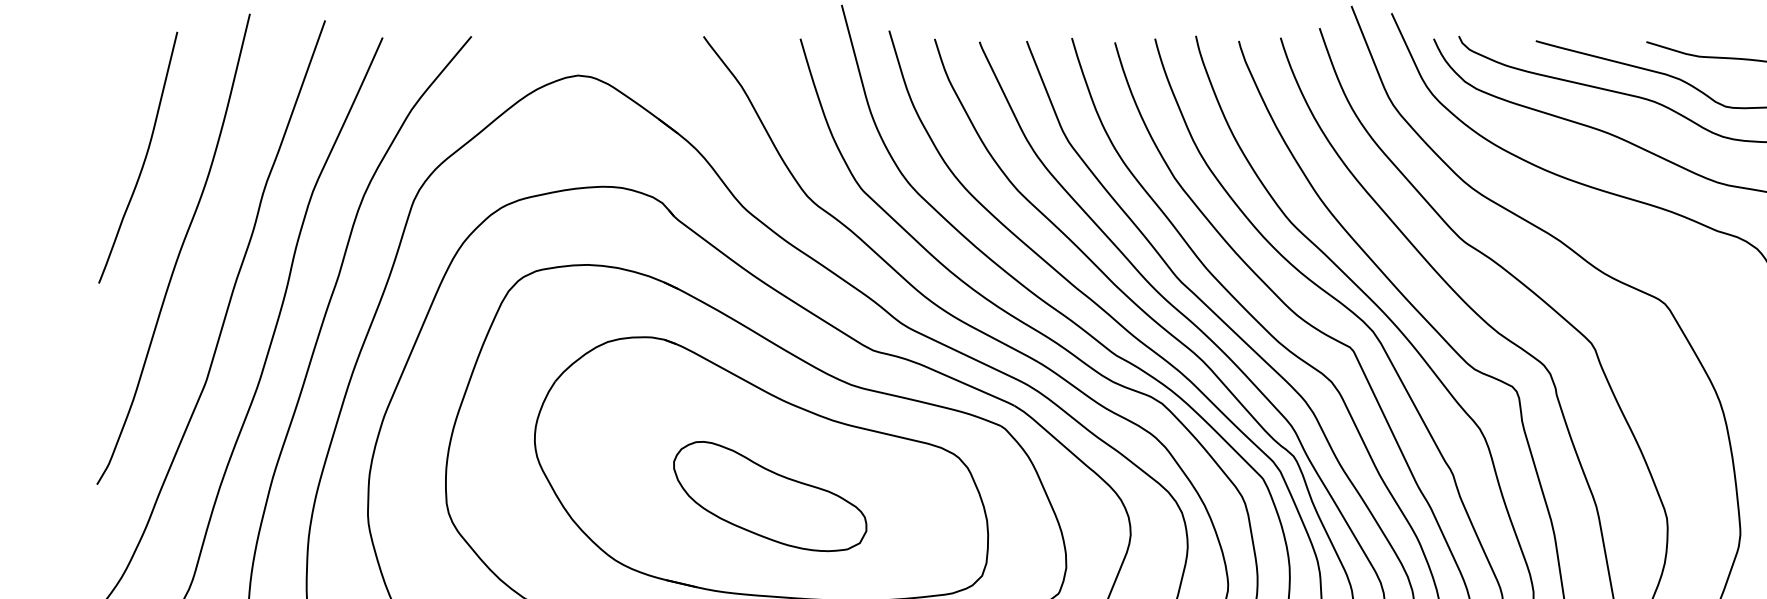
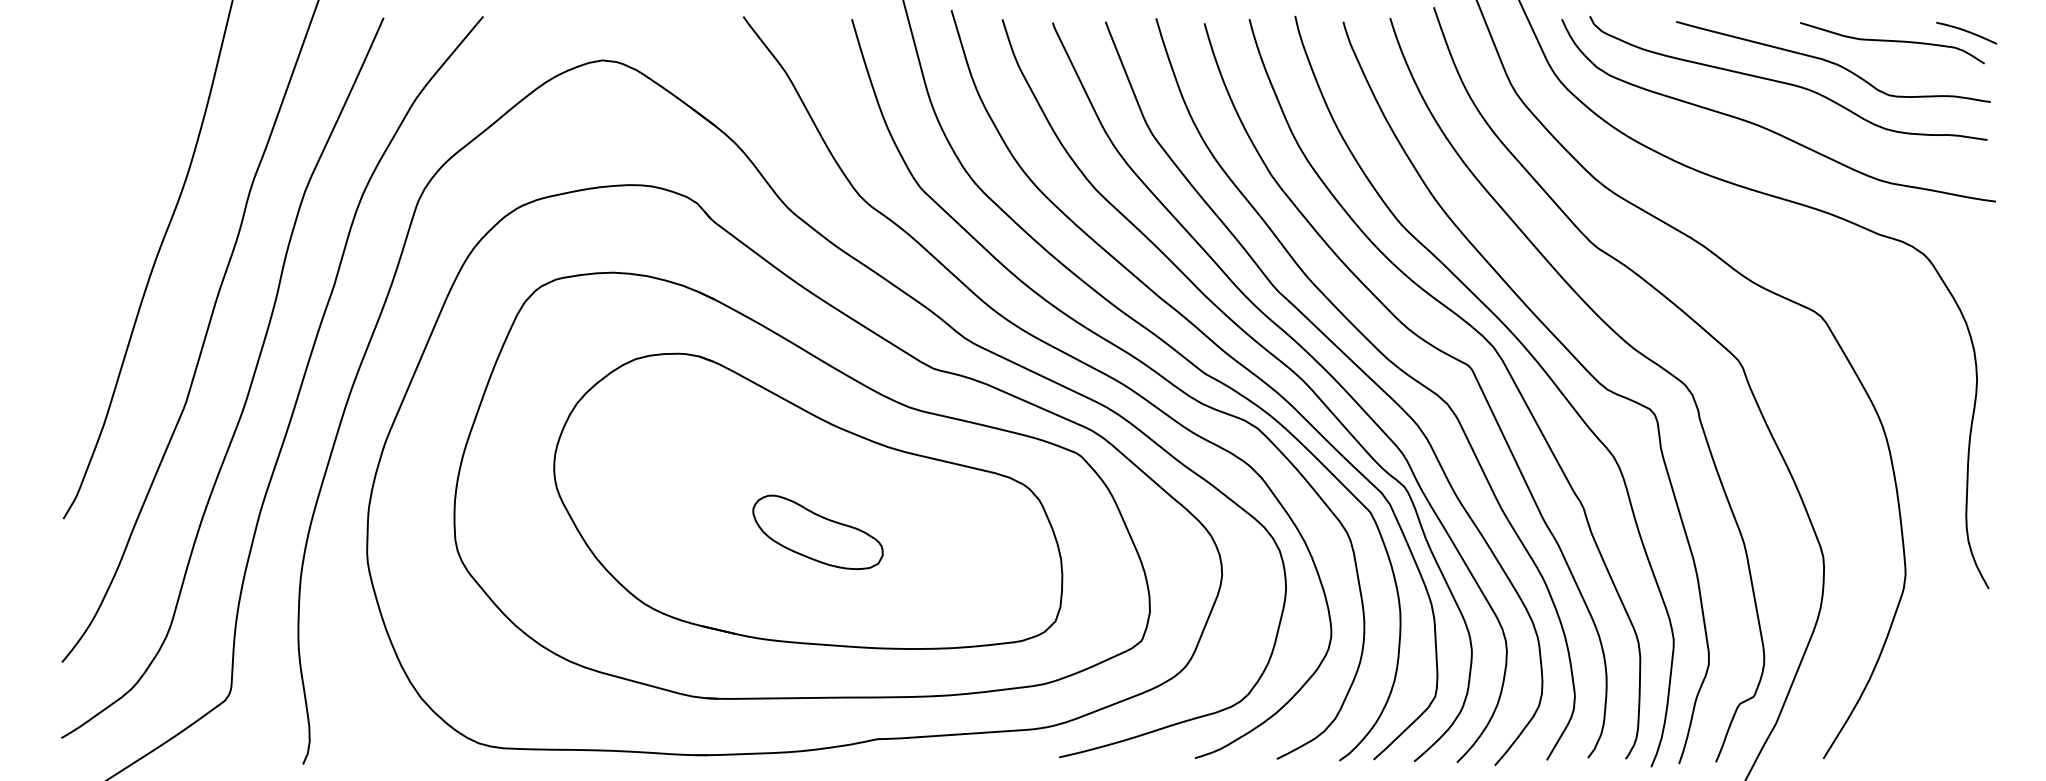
curve: (144, 158) -> (116, 153), removed
part: (769, 496) -> (817, 532), size x0.6

